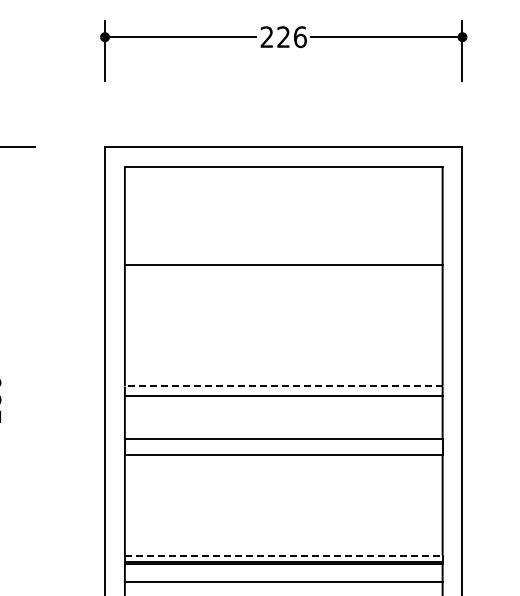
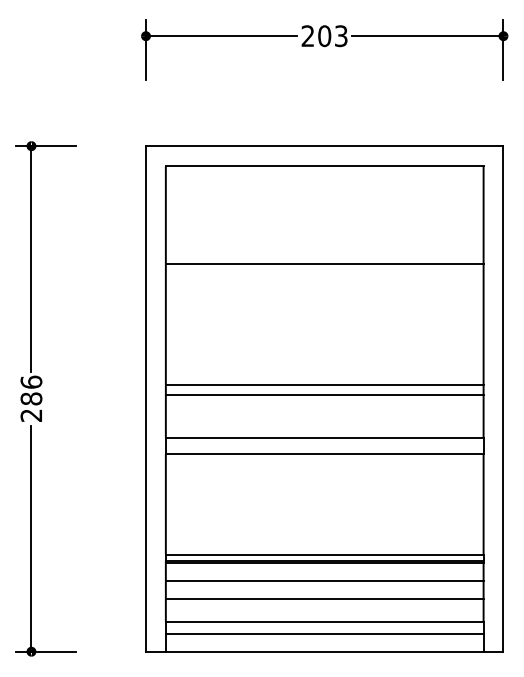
text: (291, 37) -> (332, 36), 226 -> 203
line: (283, 386) -> (324, 385), dashed -> solid
line: (283, 555) -> (324, 554), dashed -> solid

